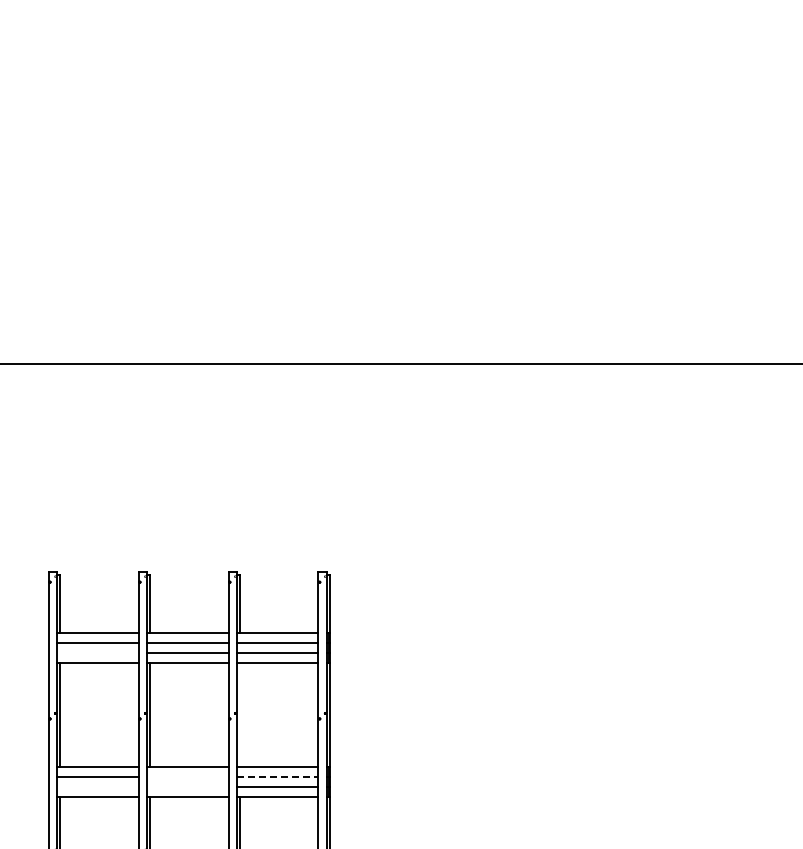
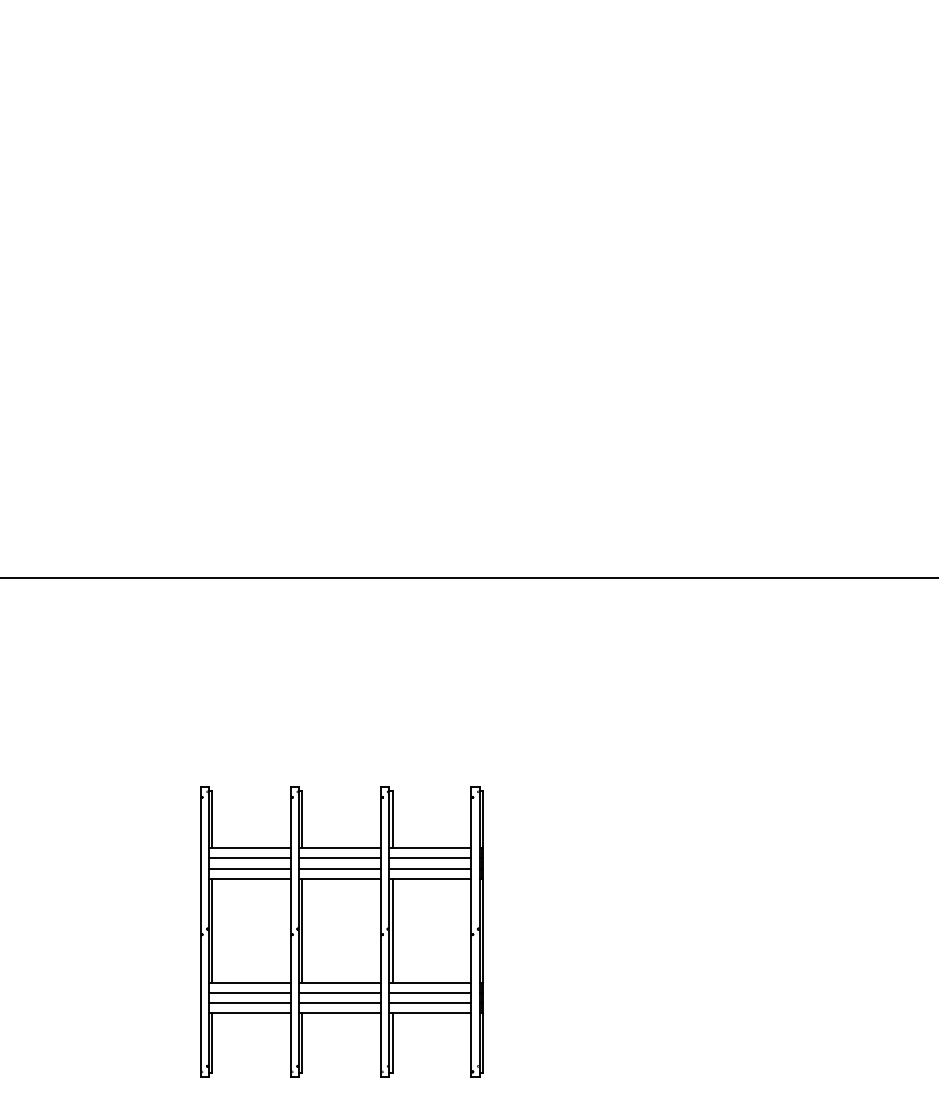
line: (97, 653) -> (249, 868), added
line: (239, 714) -> (392, 930), added
line: (188, 776) -> (340, 992), added
line: (277, 776) -> (430, 992), dashed -> solid
line: (97, 786) -> (249, 1002), added
line: (188, 786) -> (340, 1002), added

